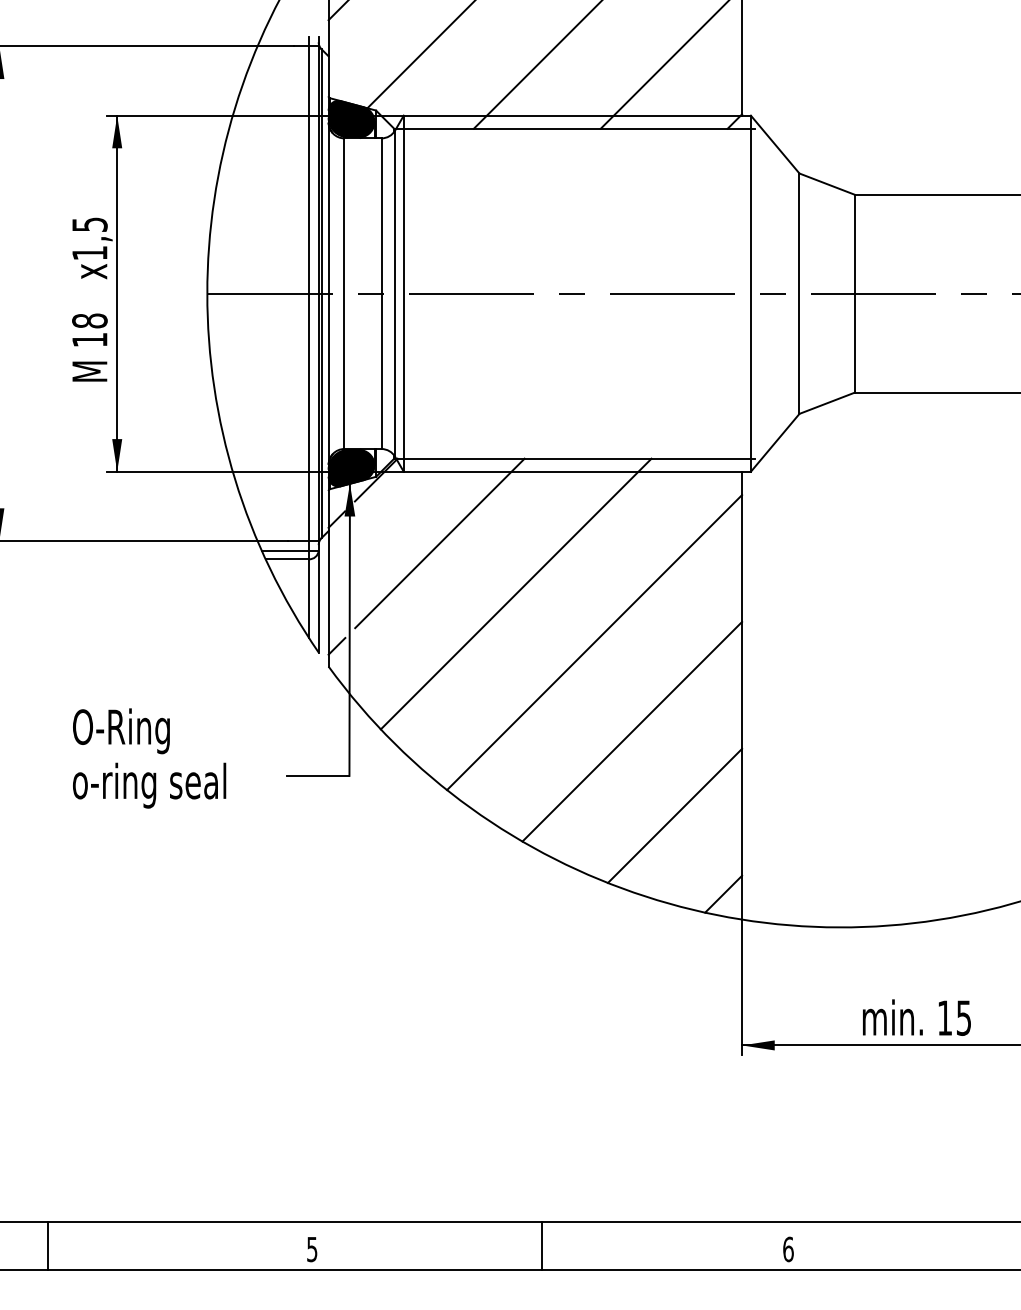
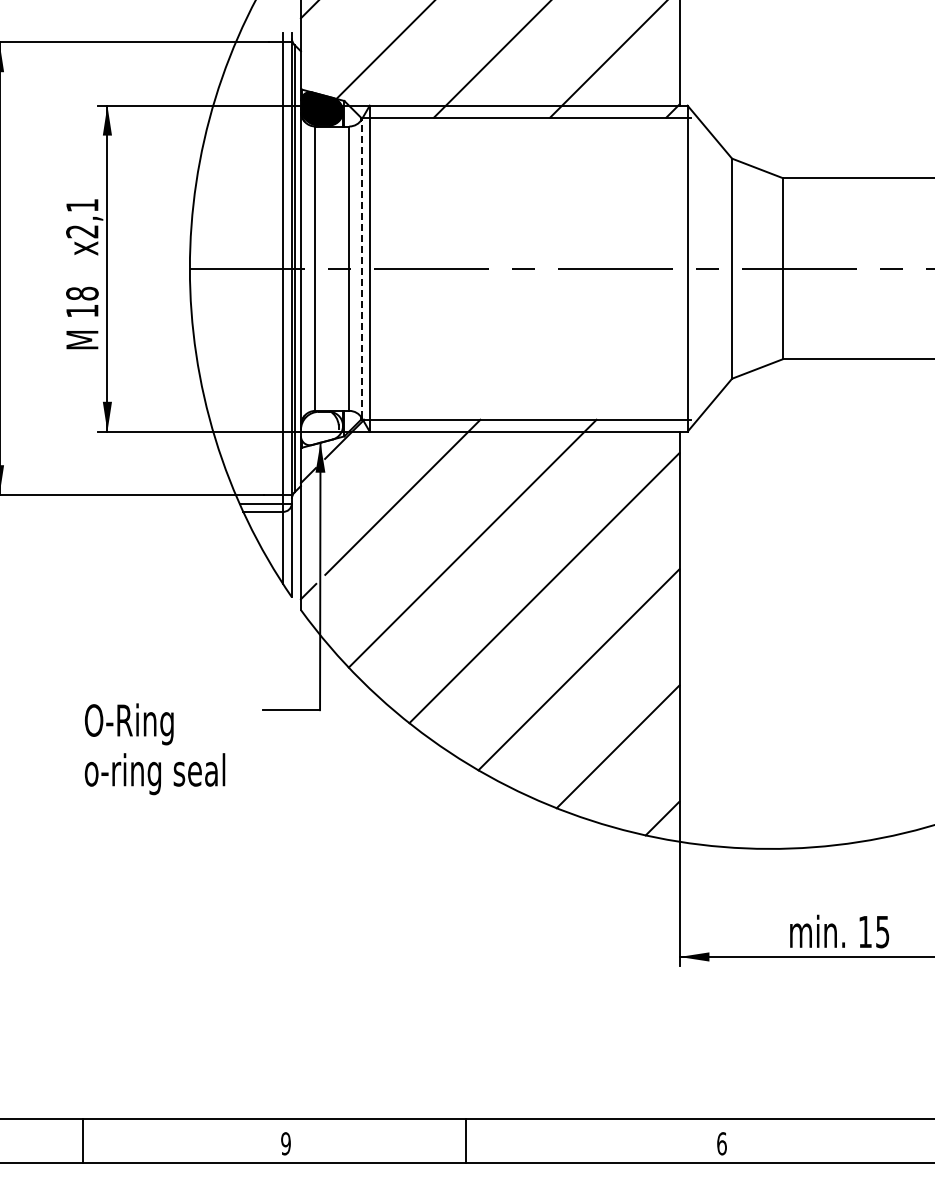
text: (90, 238) -> (82, 218), x1,5 -> x2,1
line: (394, 293) -> (361, 268), solid -> dashed
fill: (351, 468) -> (321, 428), removed
text: (148, 758) -> (154, 749), moved
line: (47, 1245) -> (82, 1140), moved
line: (542, 1245) -> (465, 1140), moved
text: (311, 1249) -> (285, 1143), 5 -> 9

